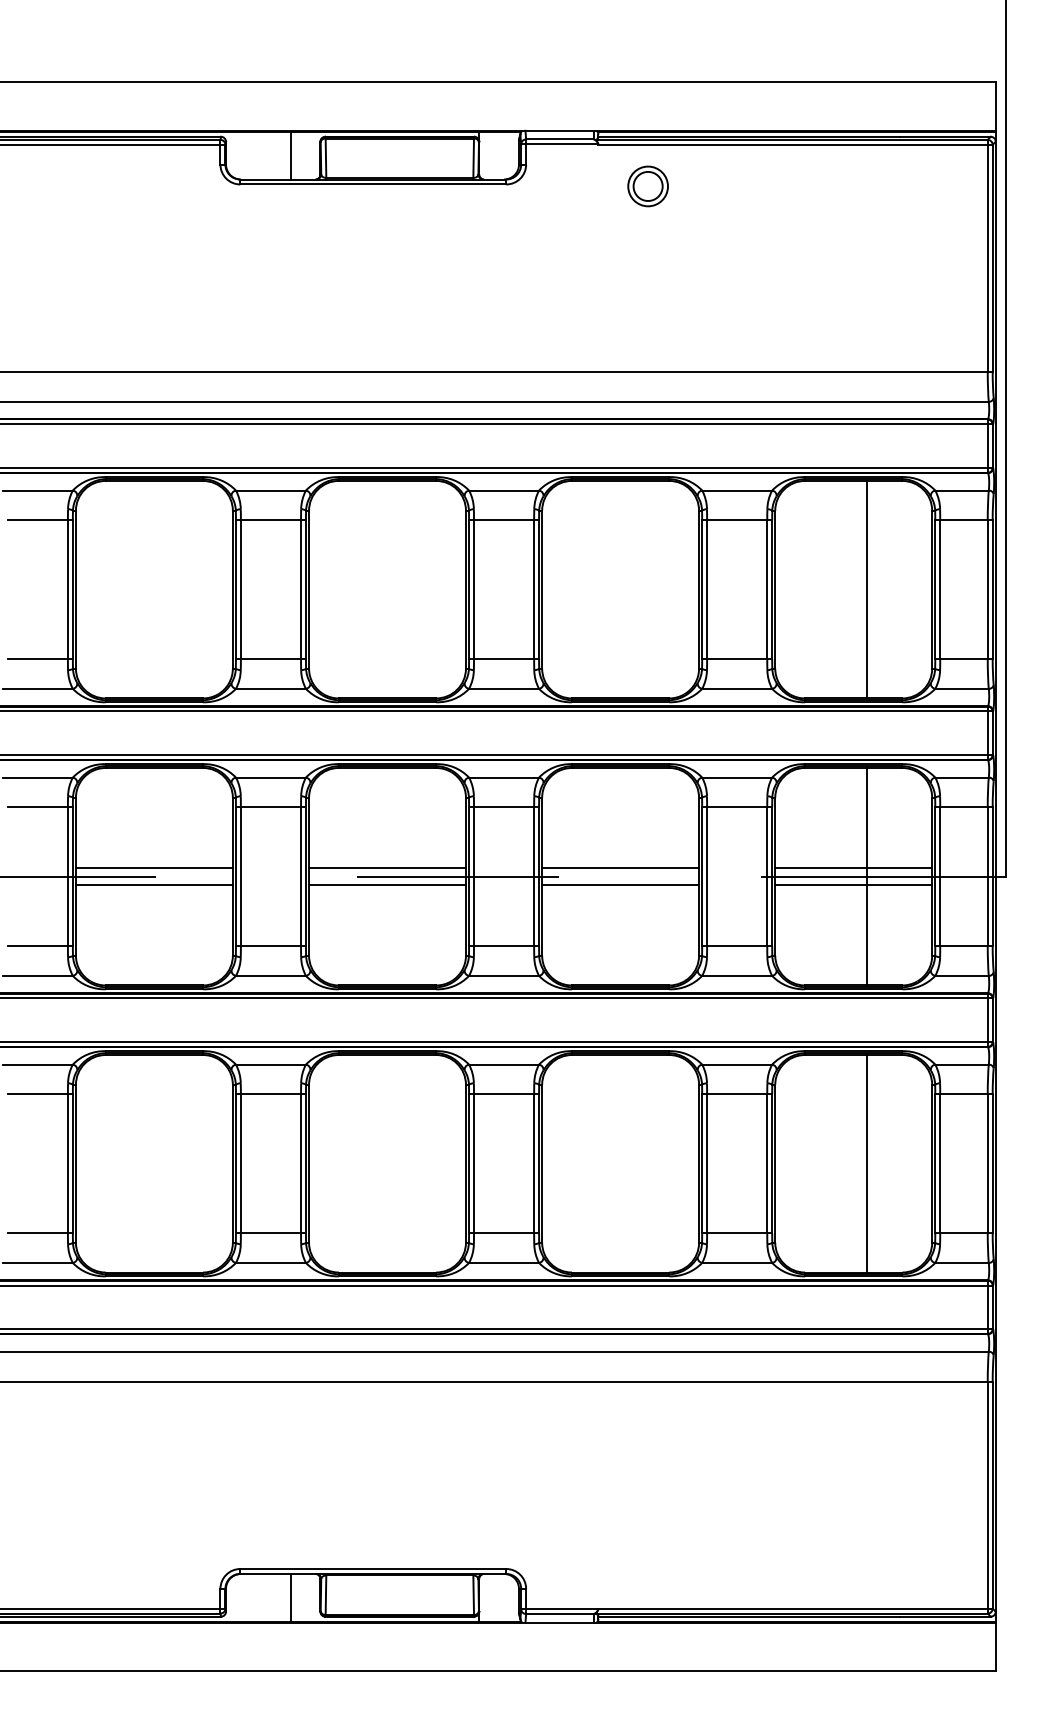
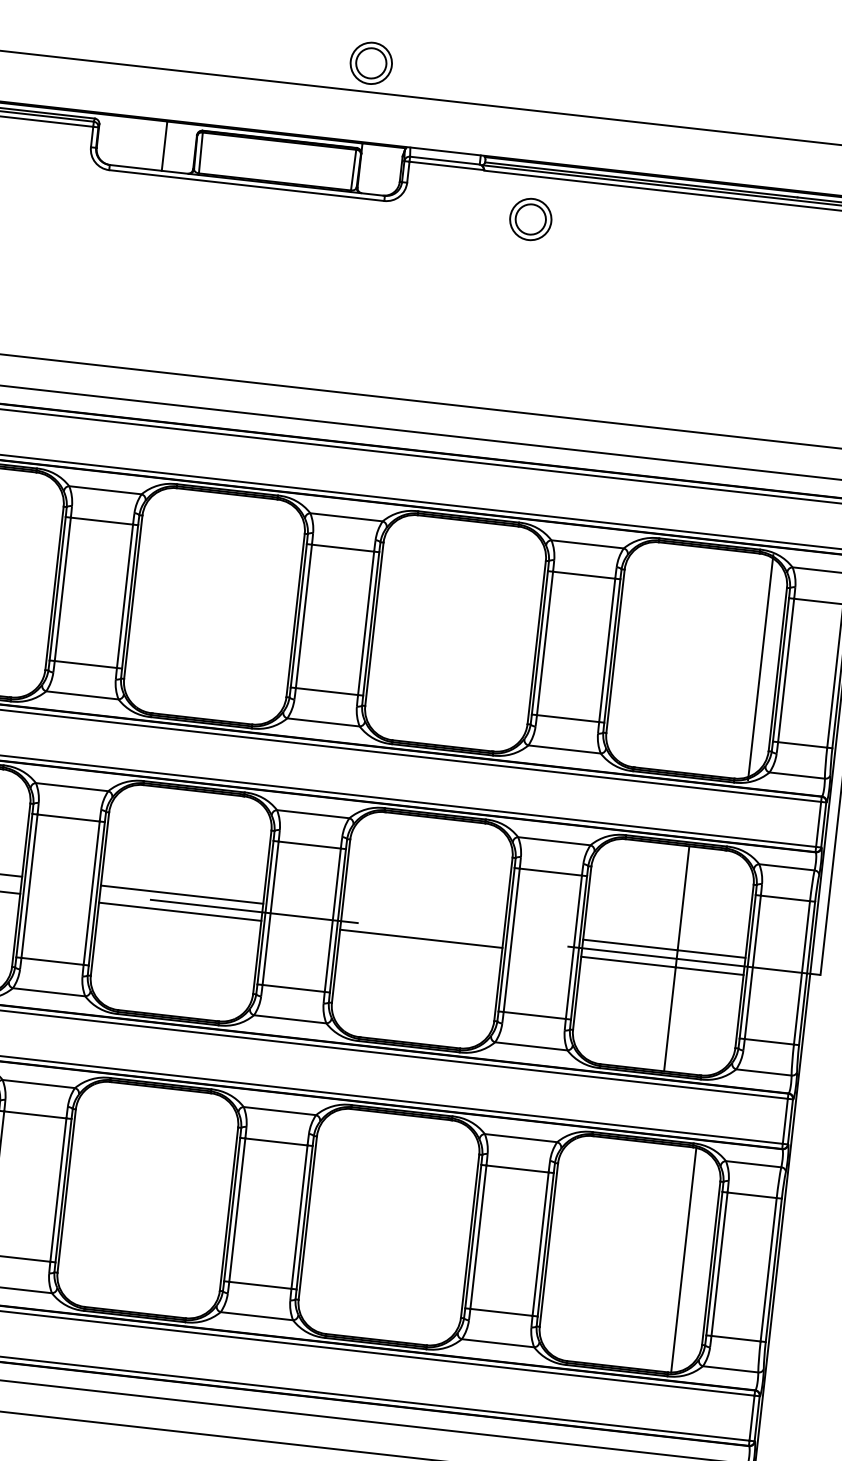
part: (478, 54) -> (370, 63), added
line: (866, 589) -> (760, 667), moved
line: (620, 868) -> (423, 921), removed
line: (866, 1163) -> (683, 1259), moved

